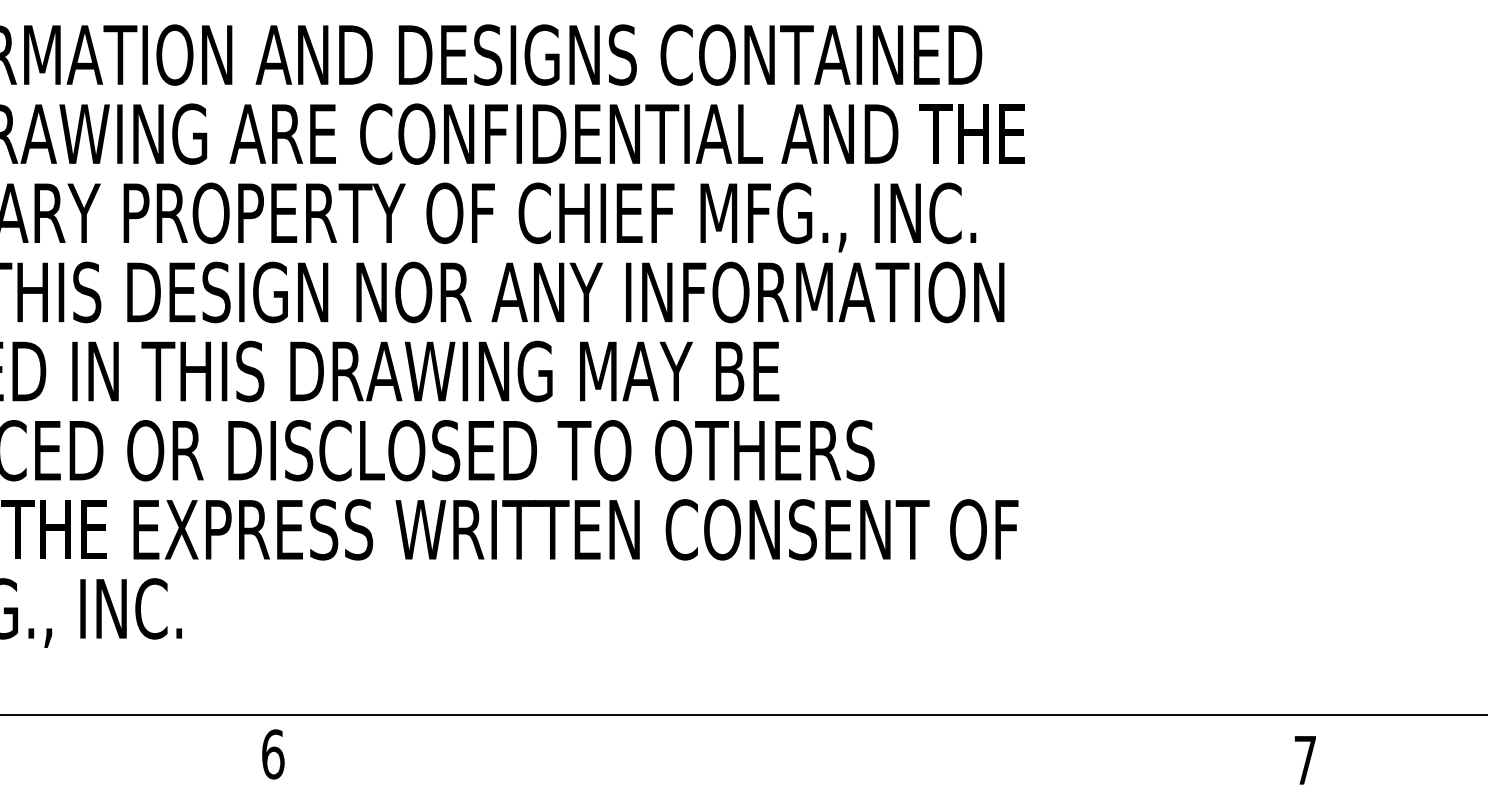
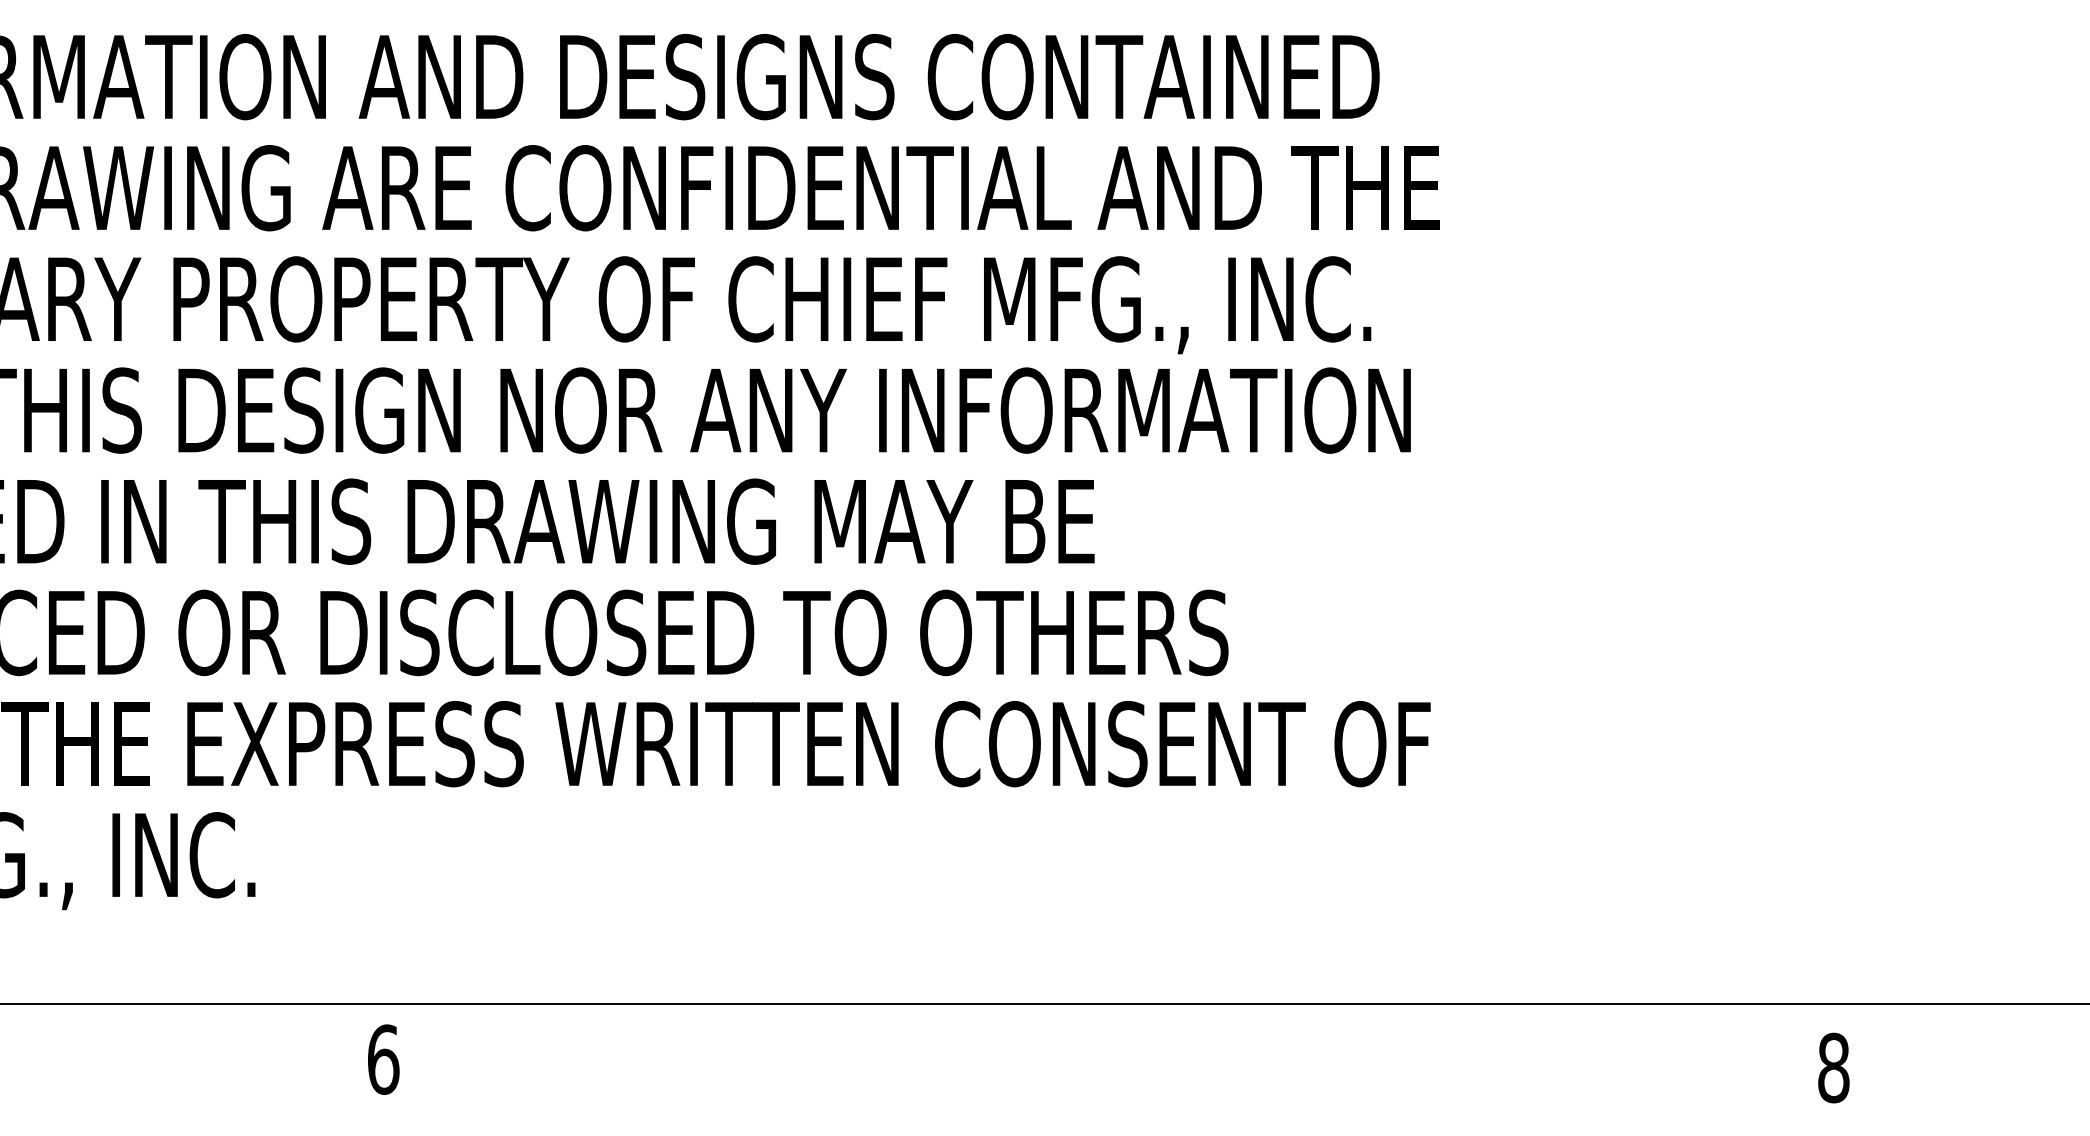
text: (1305, 759) -> (1833, 1067), 7 -> 8

